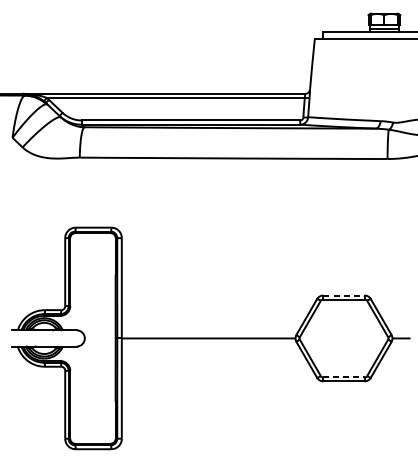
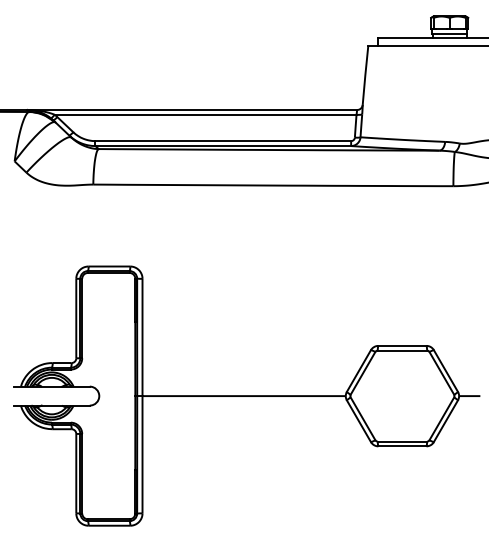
line: (344, 295) -> (402, 345), dashed -> solid
line: (344, 377) -> (402, 441), dashed -> solid

